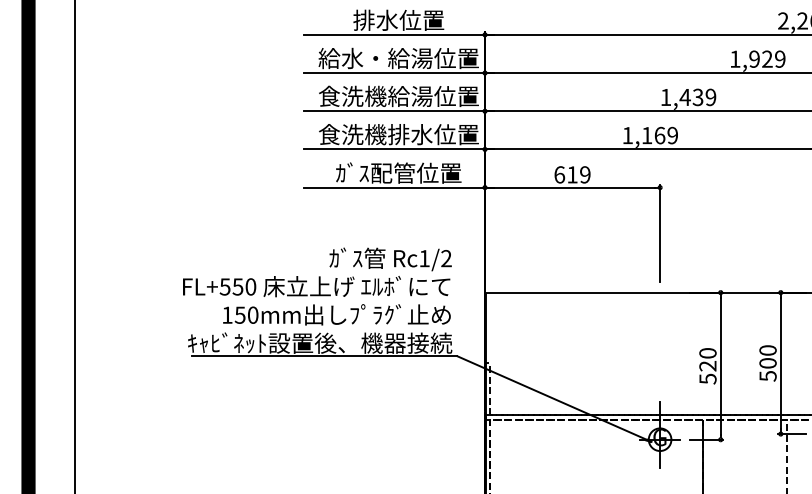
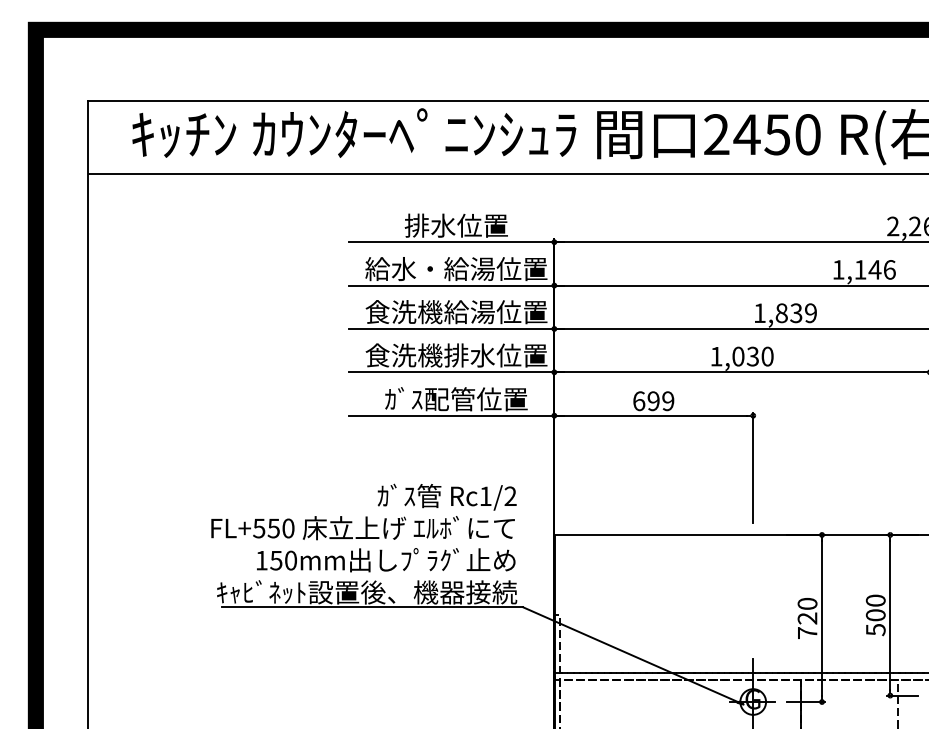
text: (766, 58) -> (874, 269), 1,929 -> 1,146
text: (685, 97) -> (781, 313), 1,439 -> 1,839
text: (659, 135) -> (752, 356), 1,169 -> 1,030
text: (572, 175) -> (653, 401), 619 -> 699
text: (707, 379) -> (807, 633), 520 -> 720

